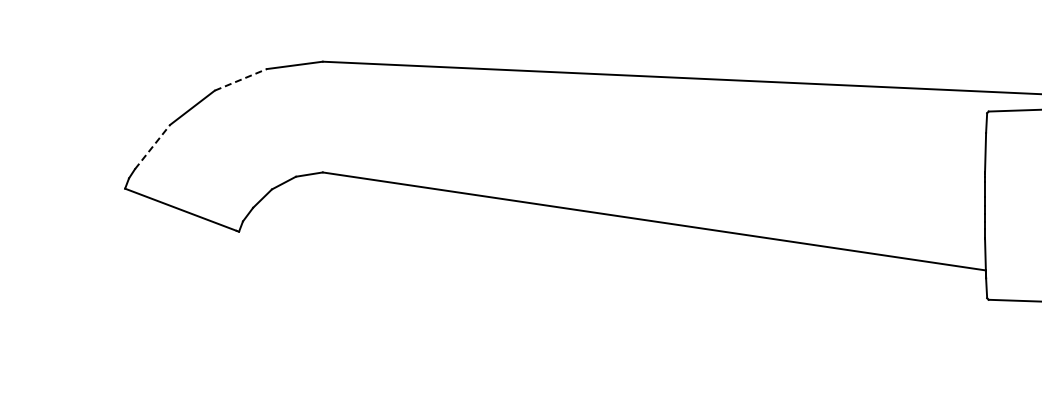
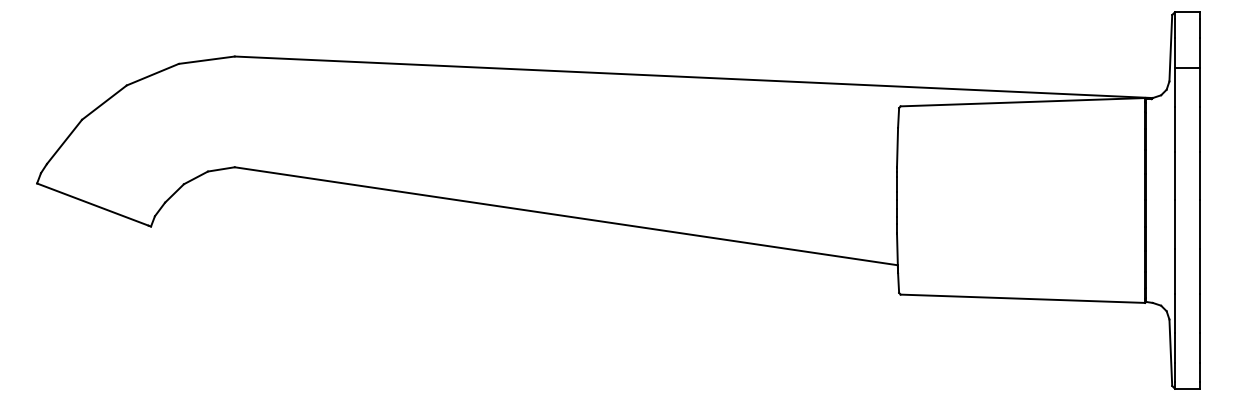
line: (241, 79) -> (153, 74), dashed -> solid
line: (152, 146) -> (64, 141), dashed -> solid

